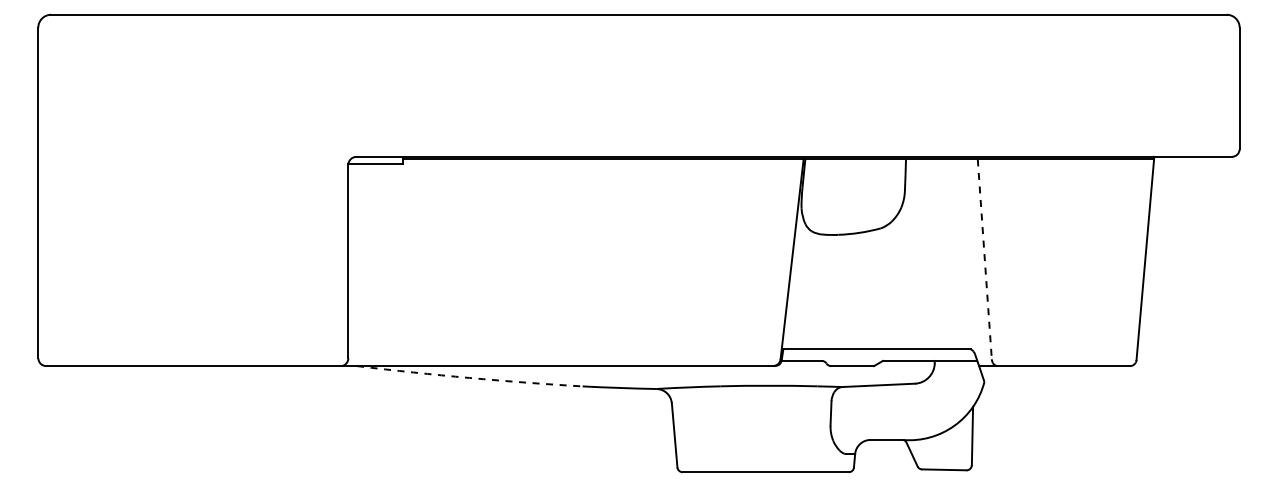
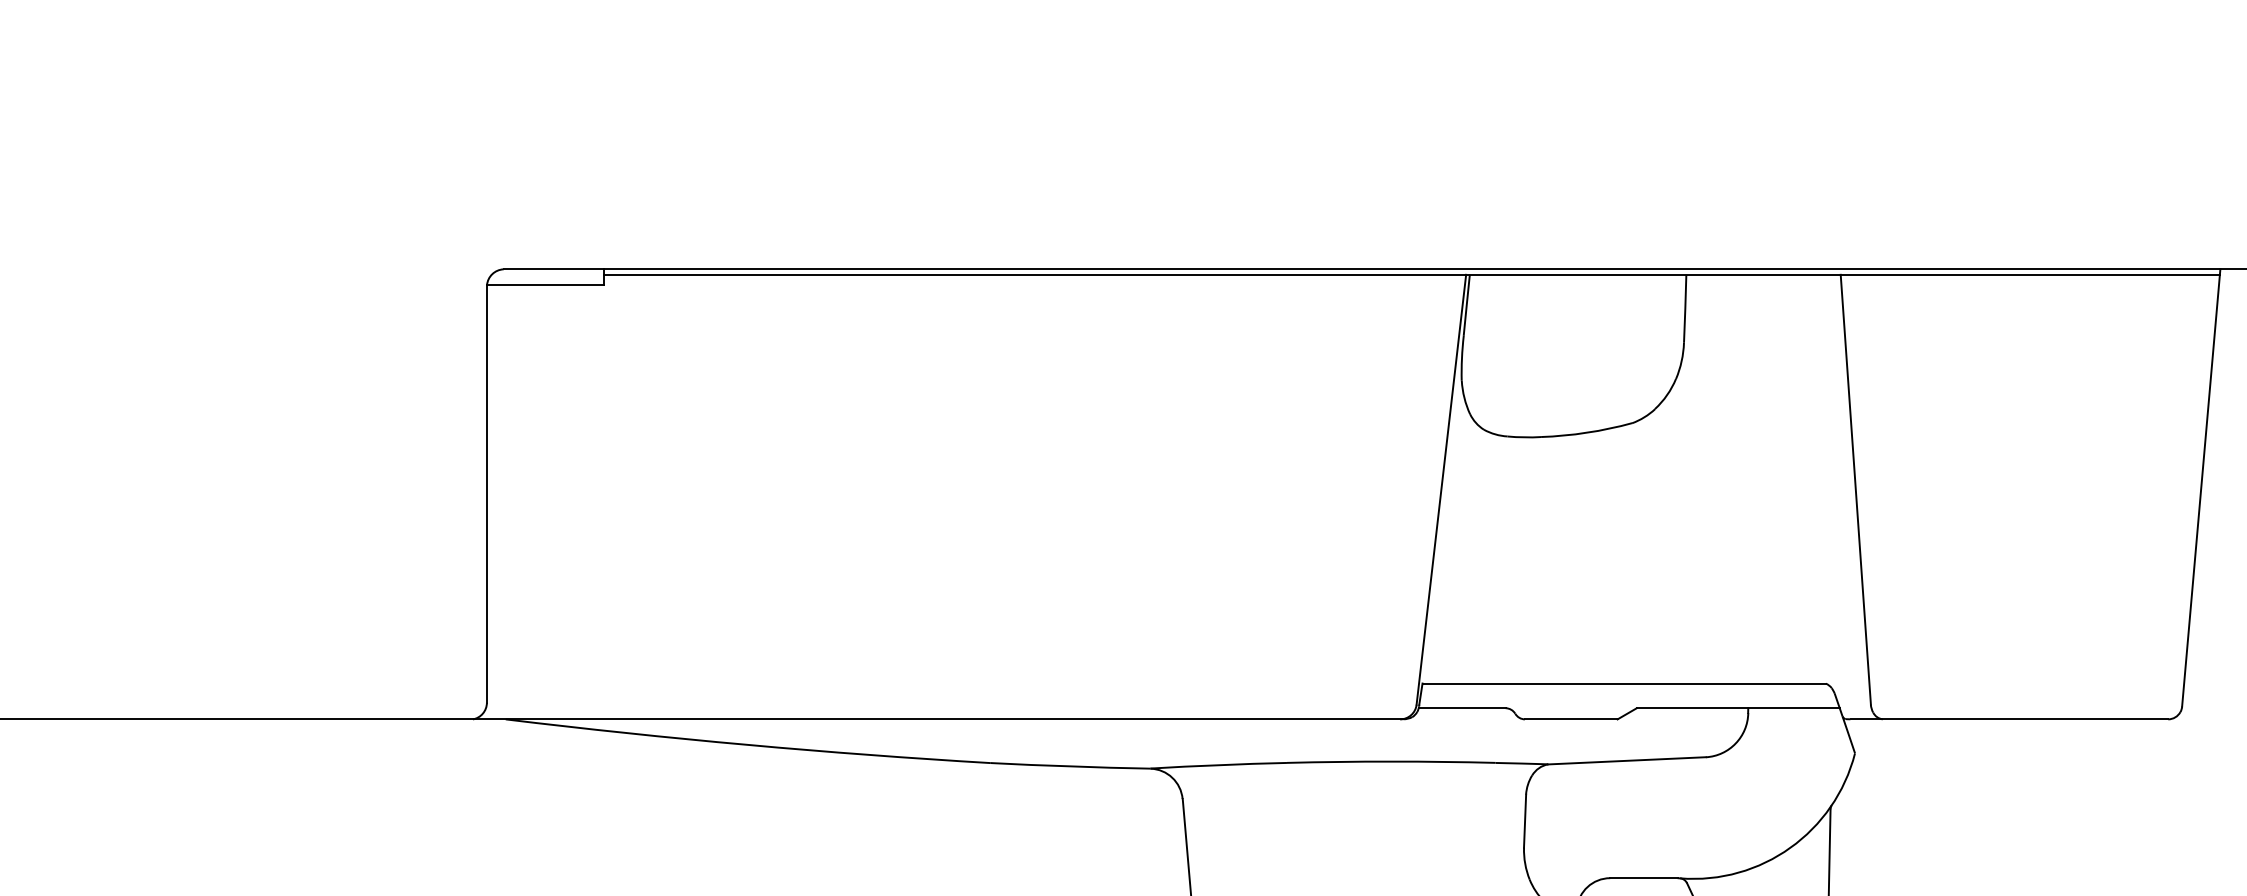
line: (984, 259) -> (1855, 490), dashed -> solid
arc: (469, 377) -> (747, 743), dashed -> solid

